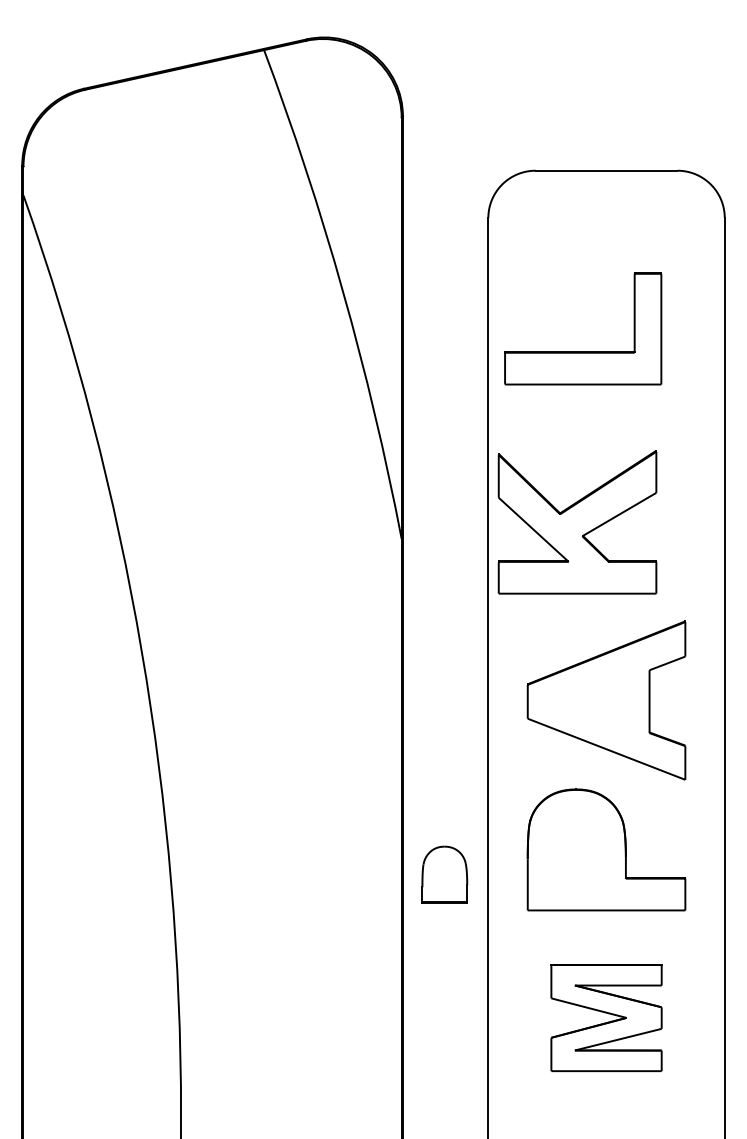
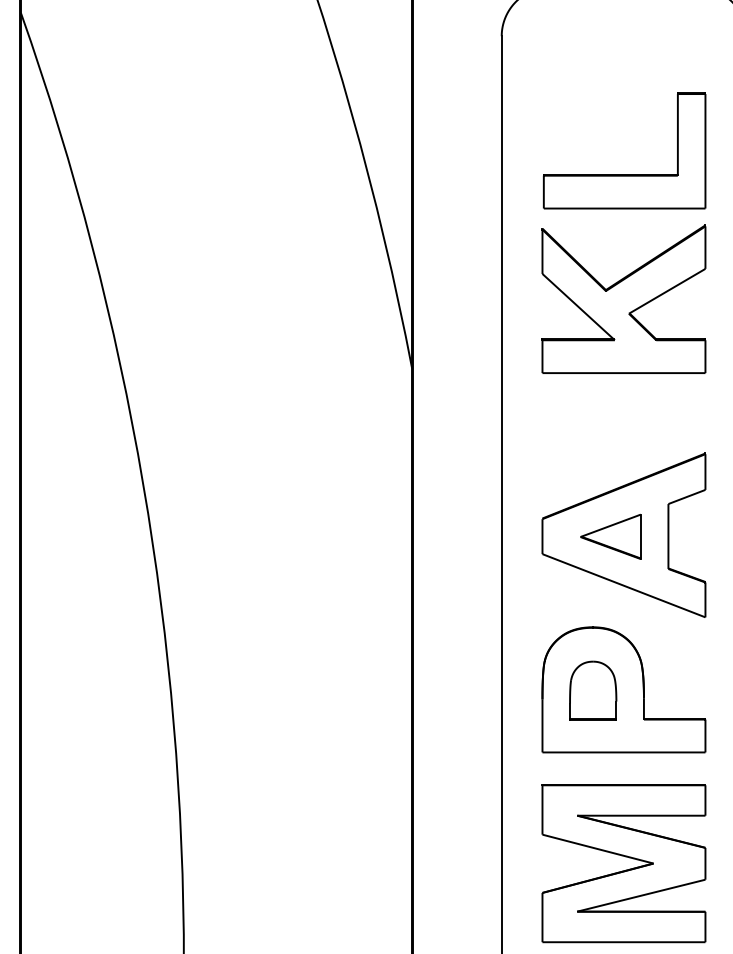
part: (583, 351) -> (624, 174), moved
part: (577, 522) -> (623, 299), moved
part: (593, 701) -> (610, 536), added
part: (444, 874) -> (592, 690), moved
part: (606, 1017) -> (623, 863), size x1.43

